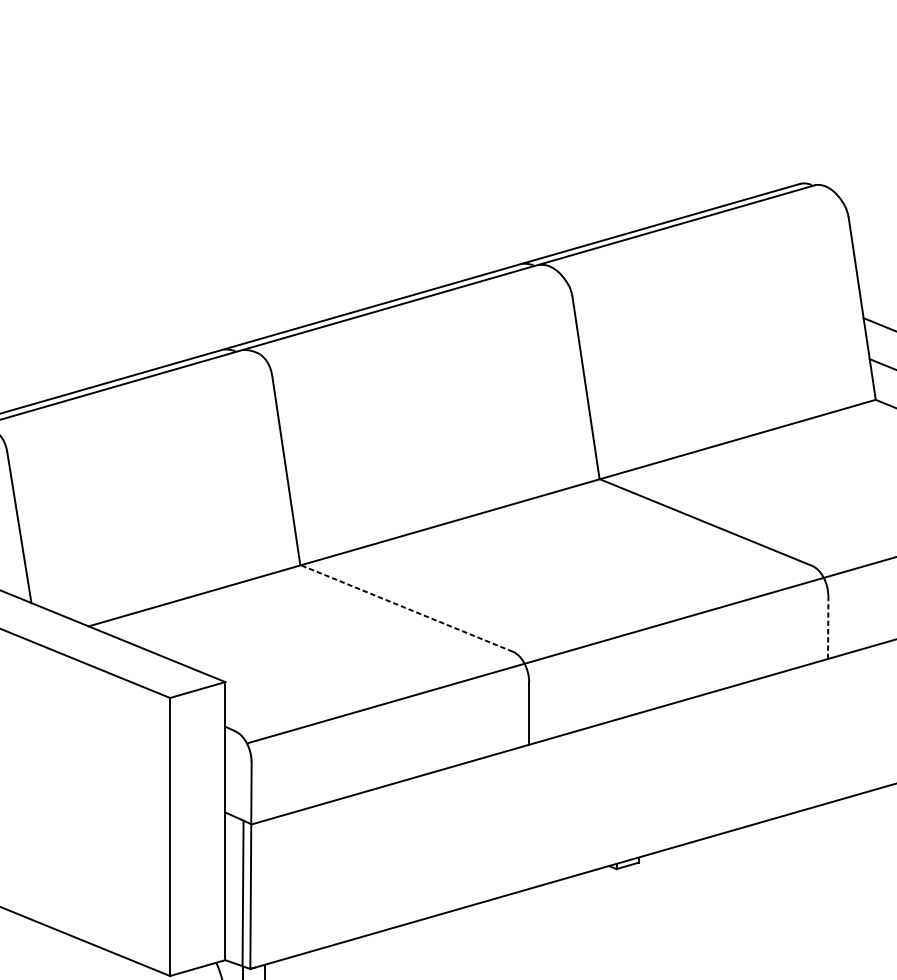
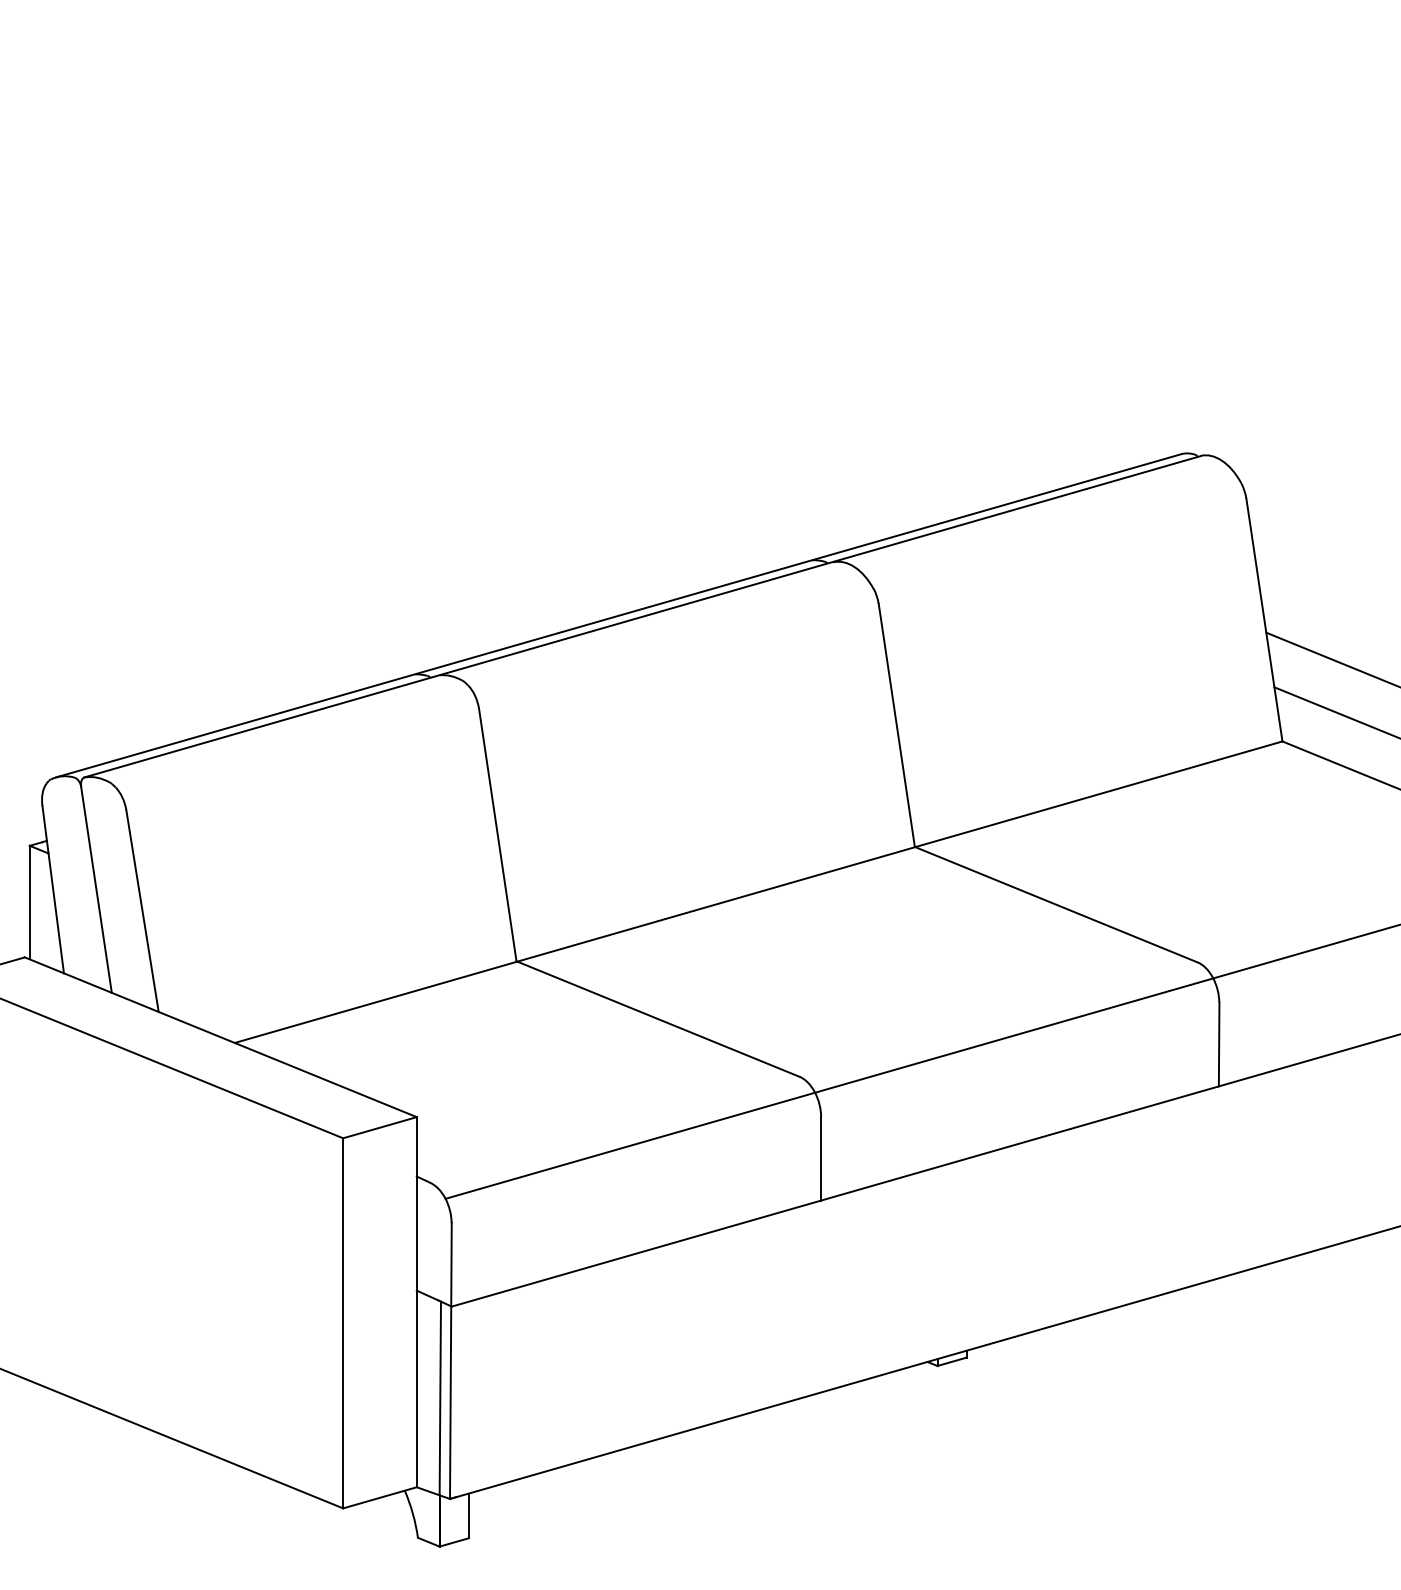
line: (406, 608) -> (658, 1019), dashed -> solid
line: (828, 627) -> (1219, 1044), dashed -> solid

